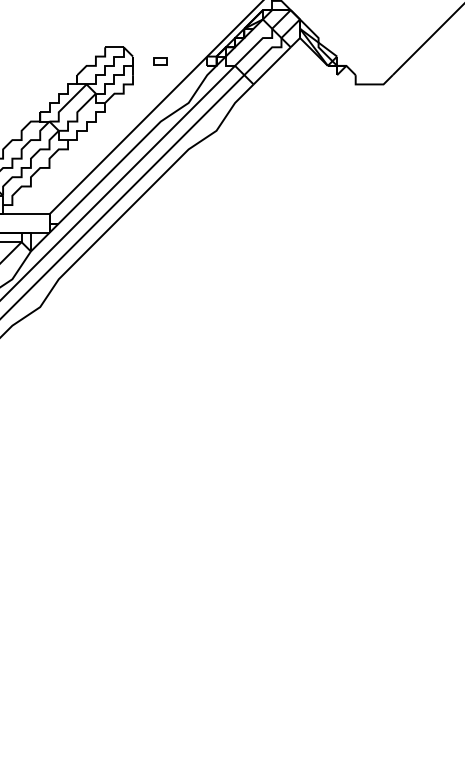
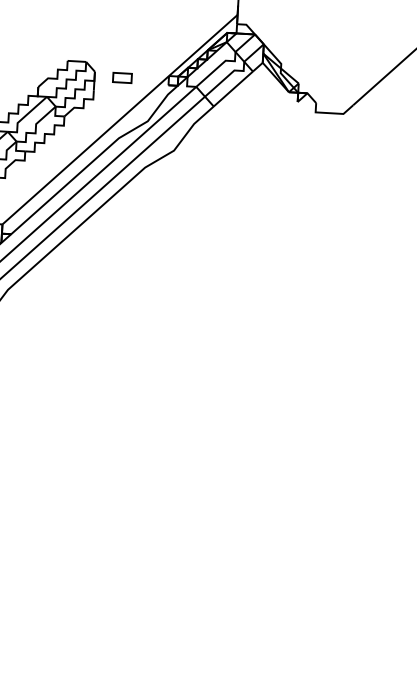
part: (160, 61) -> (122, 78), size x1.43

